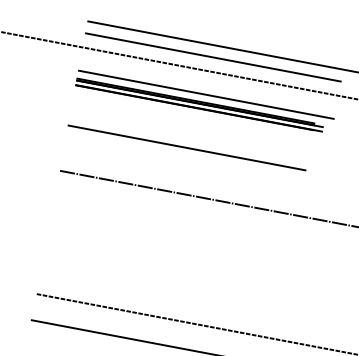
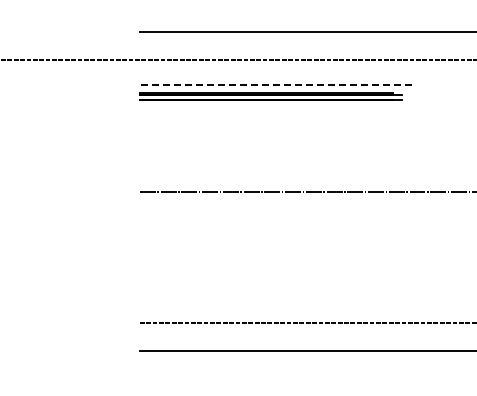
line: (213, 57) -> (275, 44), removed
line: (206, 94) -> (275, 84), solid -> dashed
line: (186, 148) -> (265, 143), removed

